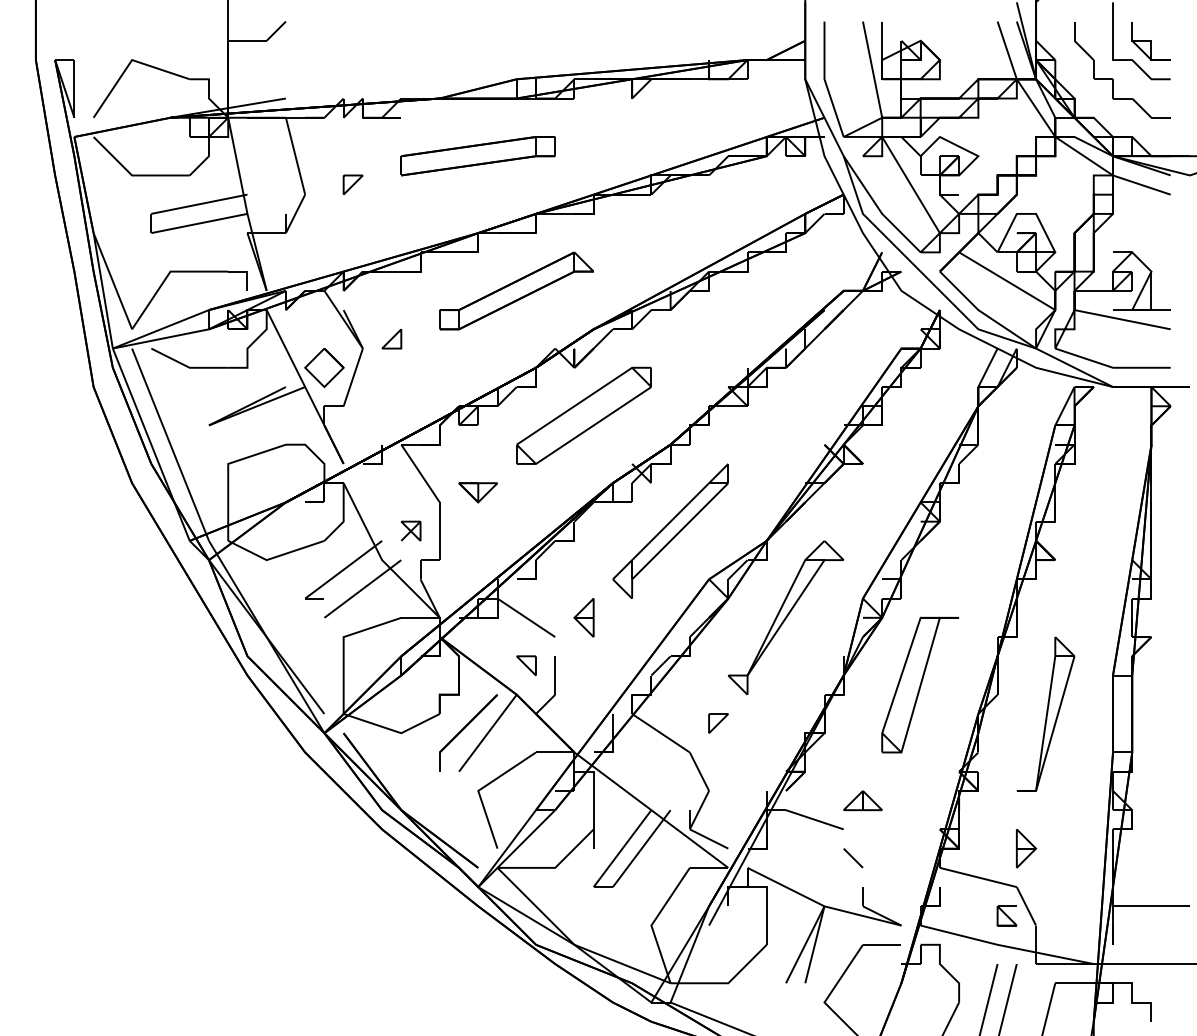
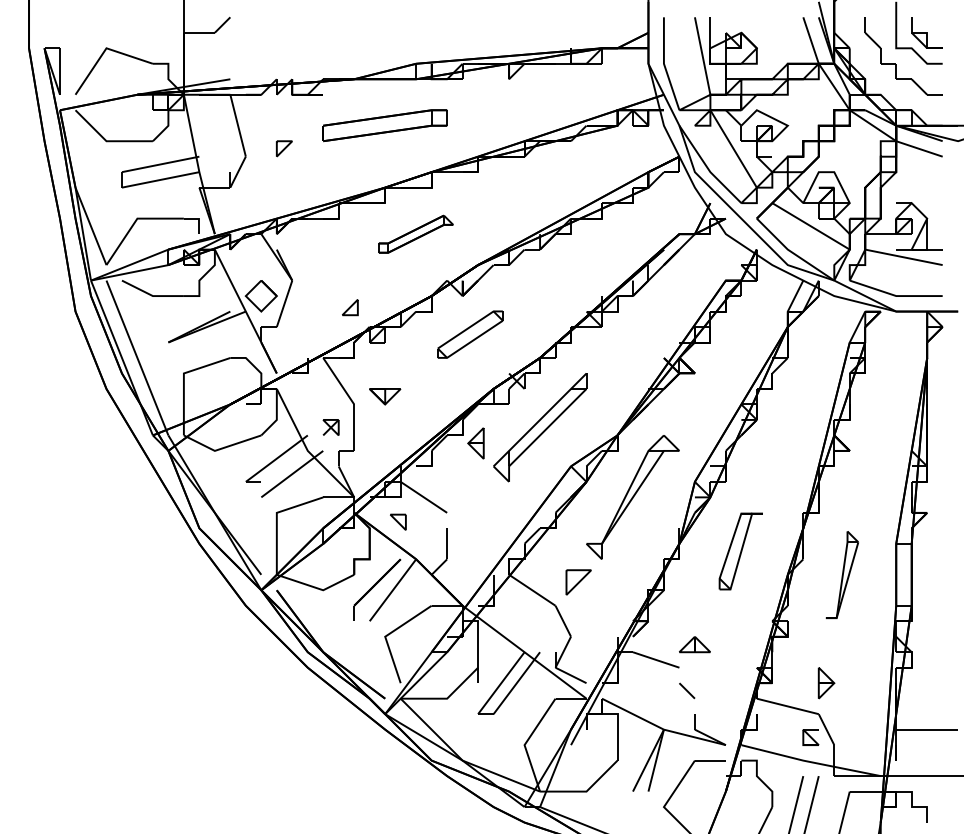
part: (516, 290) -> (415, 233), size x0.6
part: (391, 338) -> (349, 307), moved
part: (583, 415) -> (469, 334), size x0.6
part: (583, 617) -> (475, 443), moved
part: (526, 665) -> (398, 522), moved
part: (920, 684) -> (741, 551), size x0.7
part: (1045, 713) -> (841, 574), size x0.7
part: (718, 723) -> (578, 582), size x1.6

